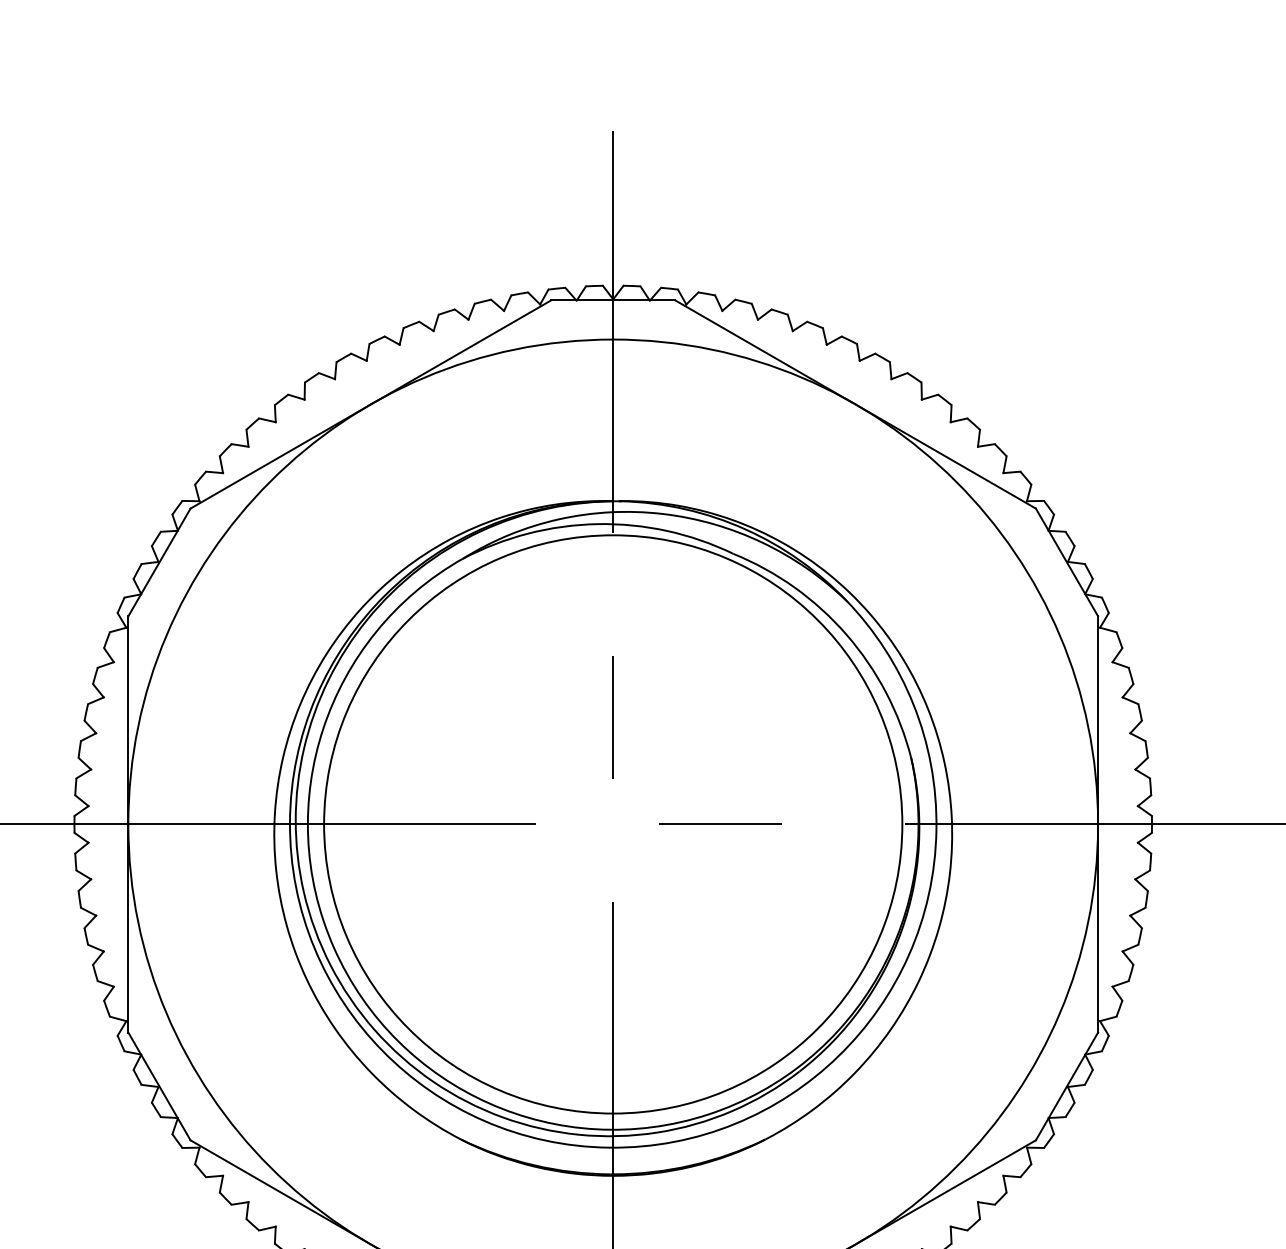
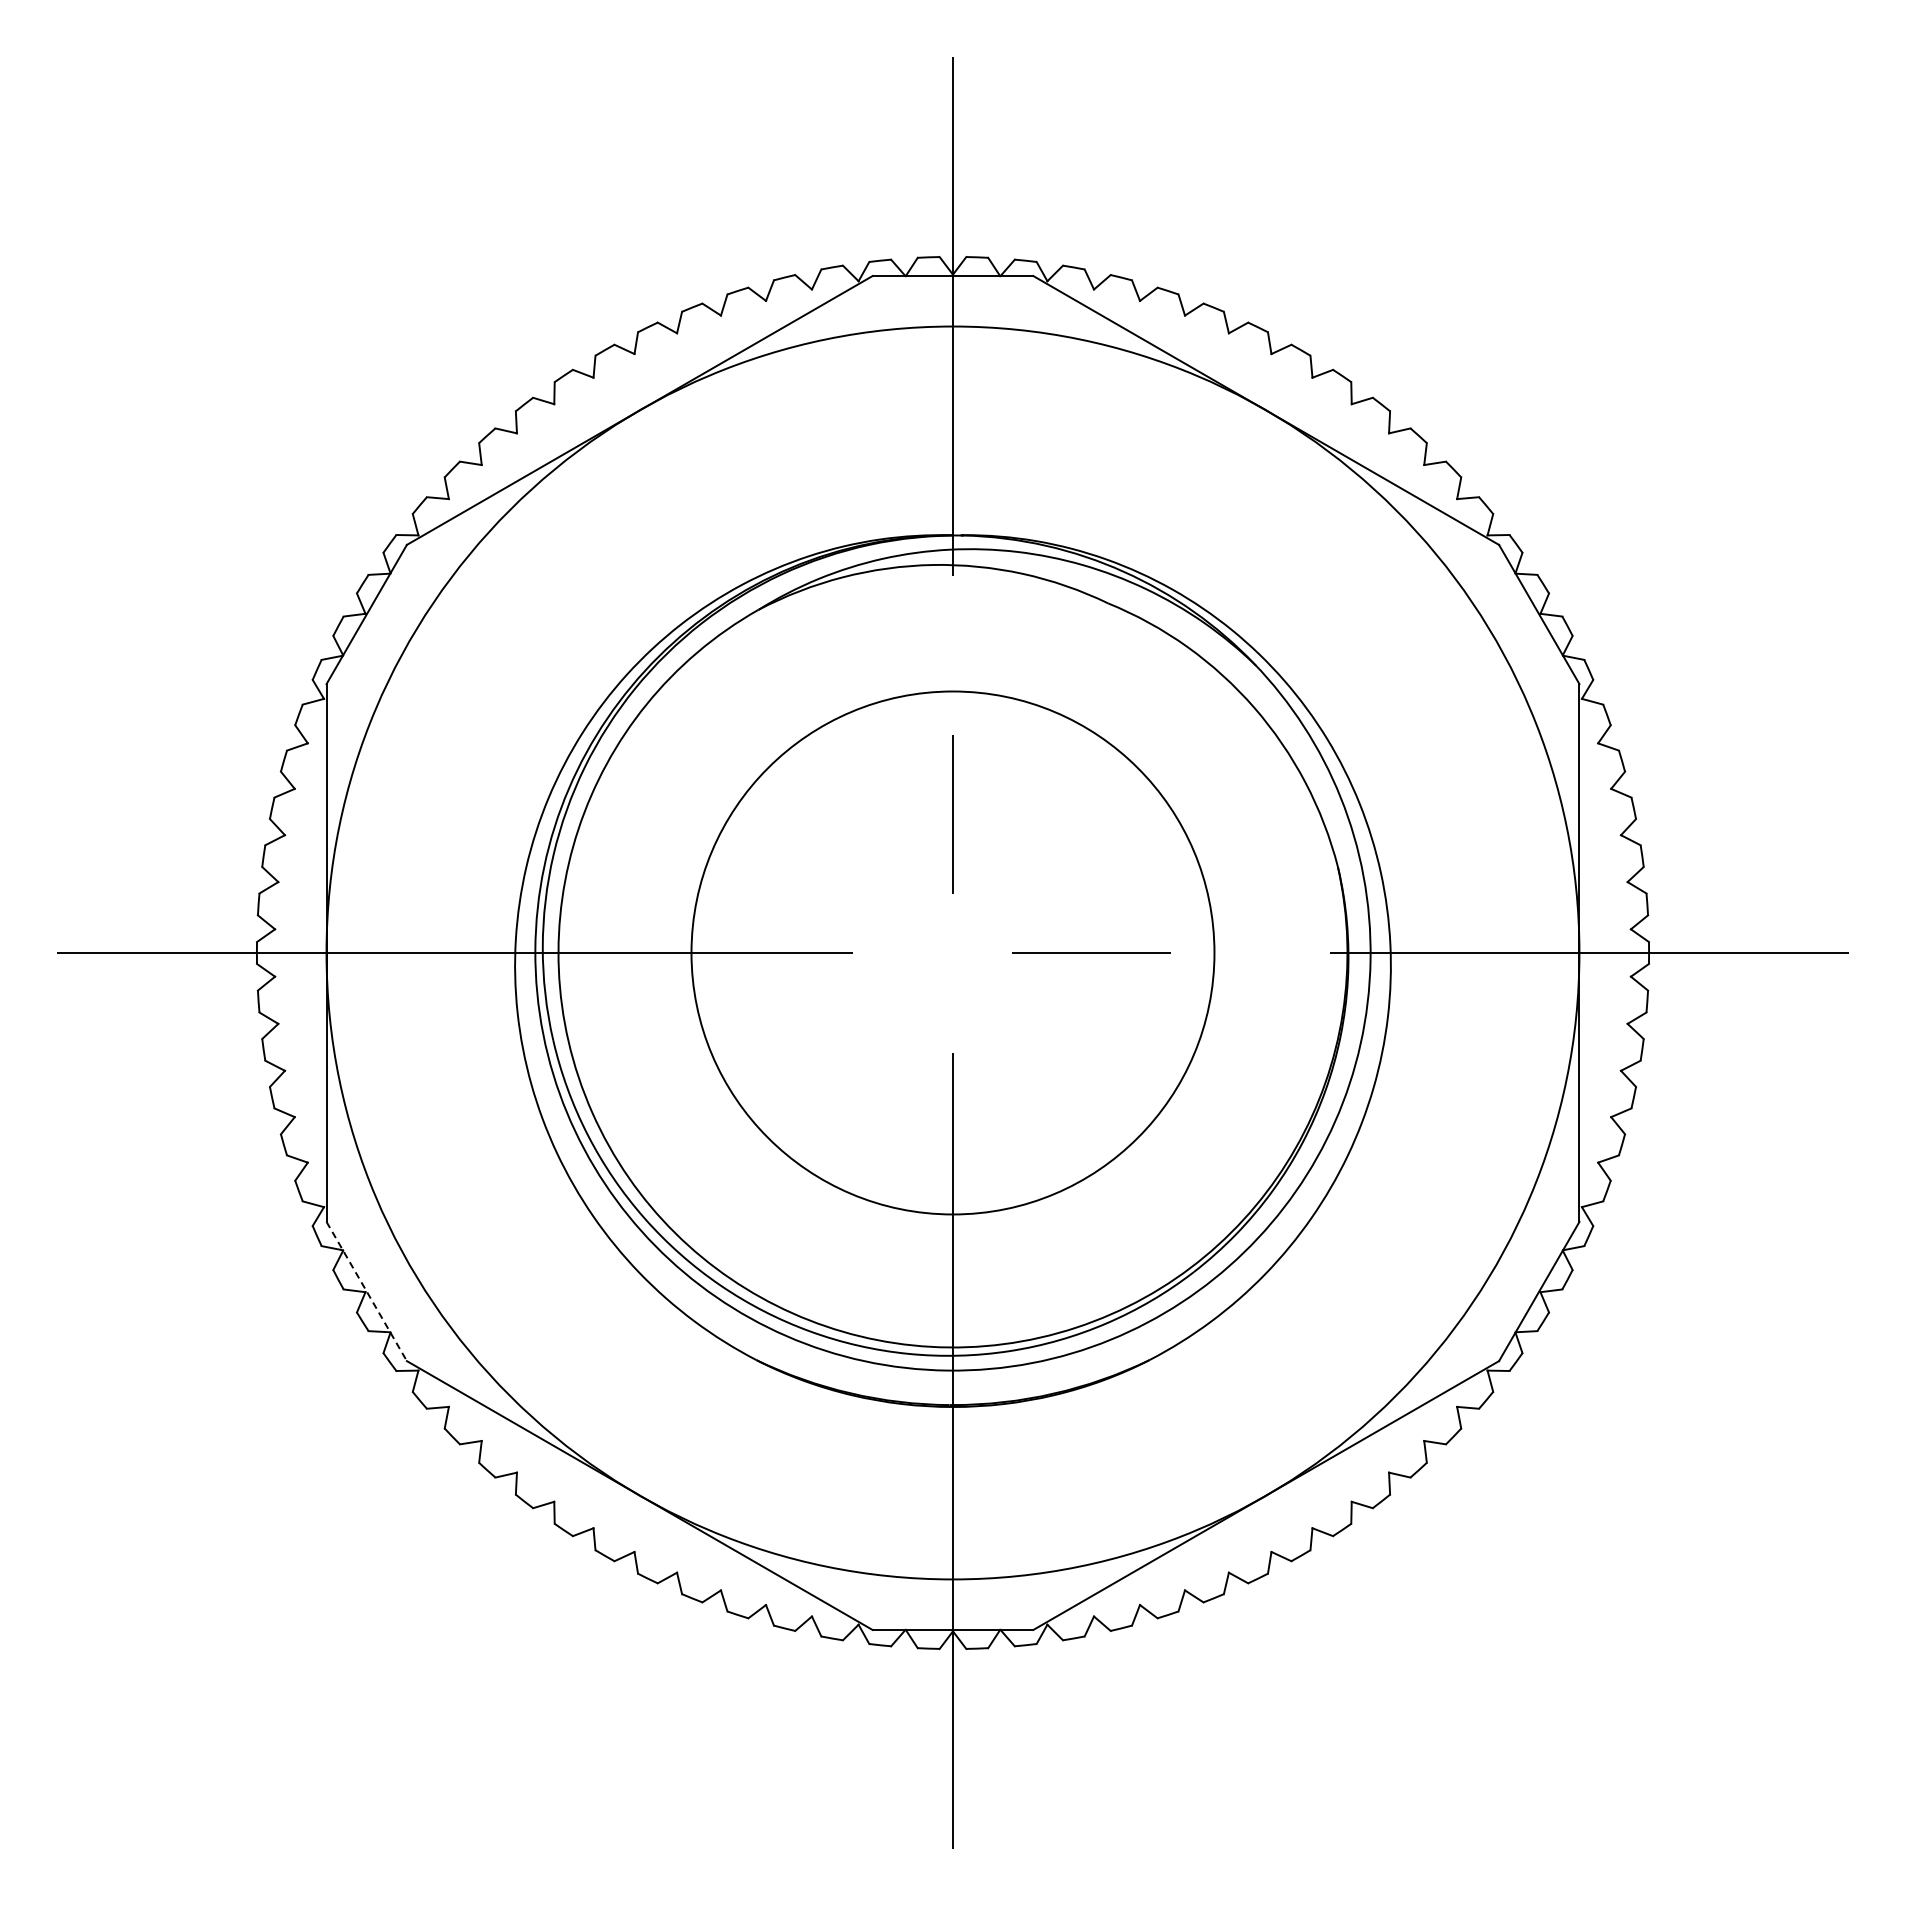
circle: (612, 824) -> (952, 952), size x0.7
line: (159, 1086) -> (366, 1291), solid -> dashed

